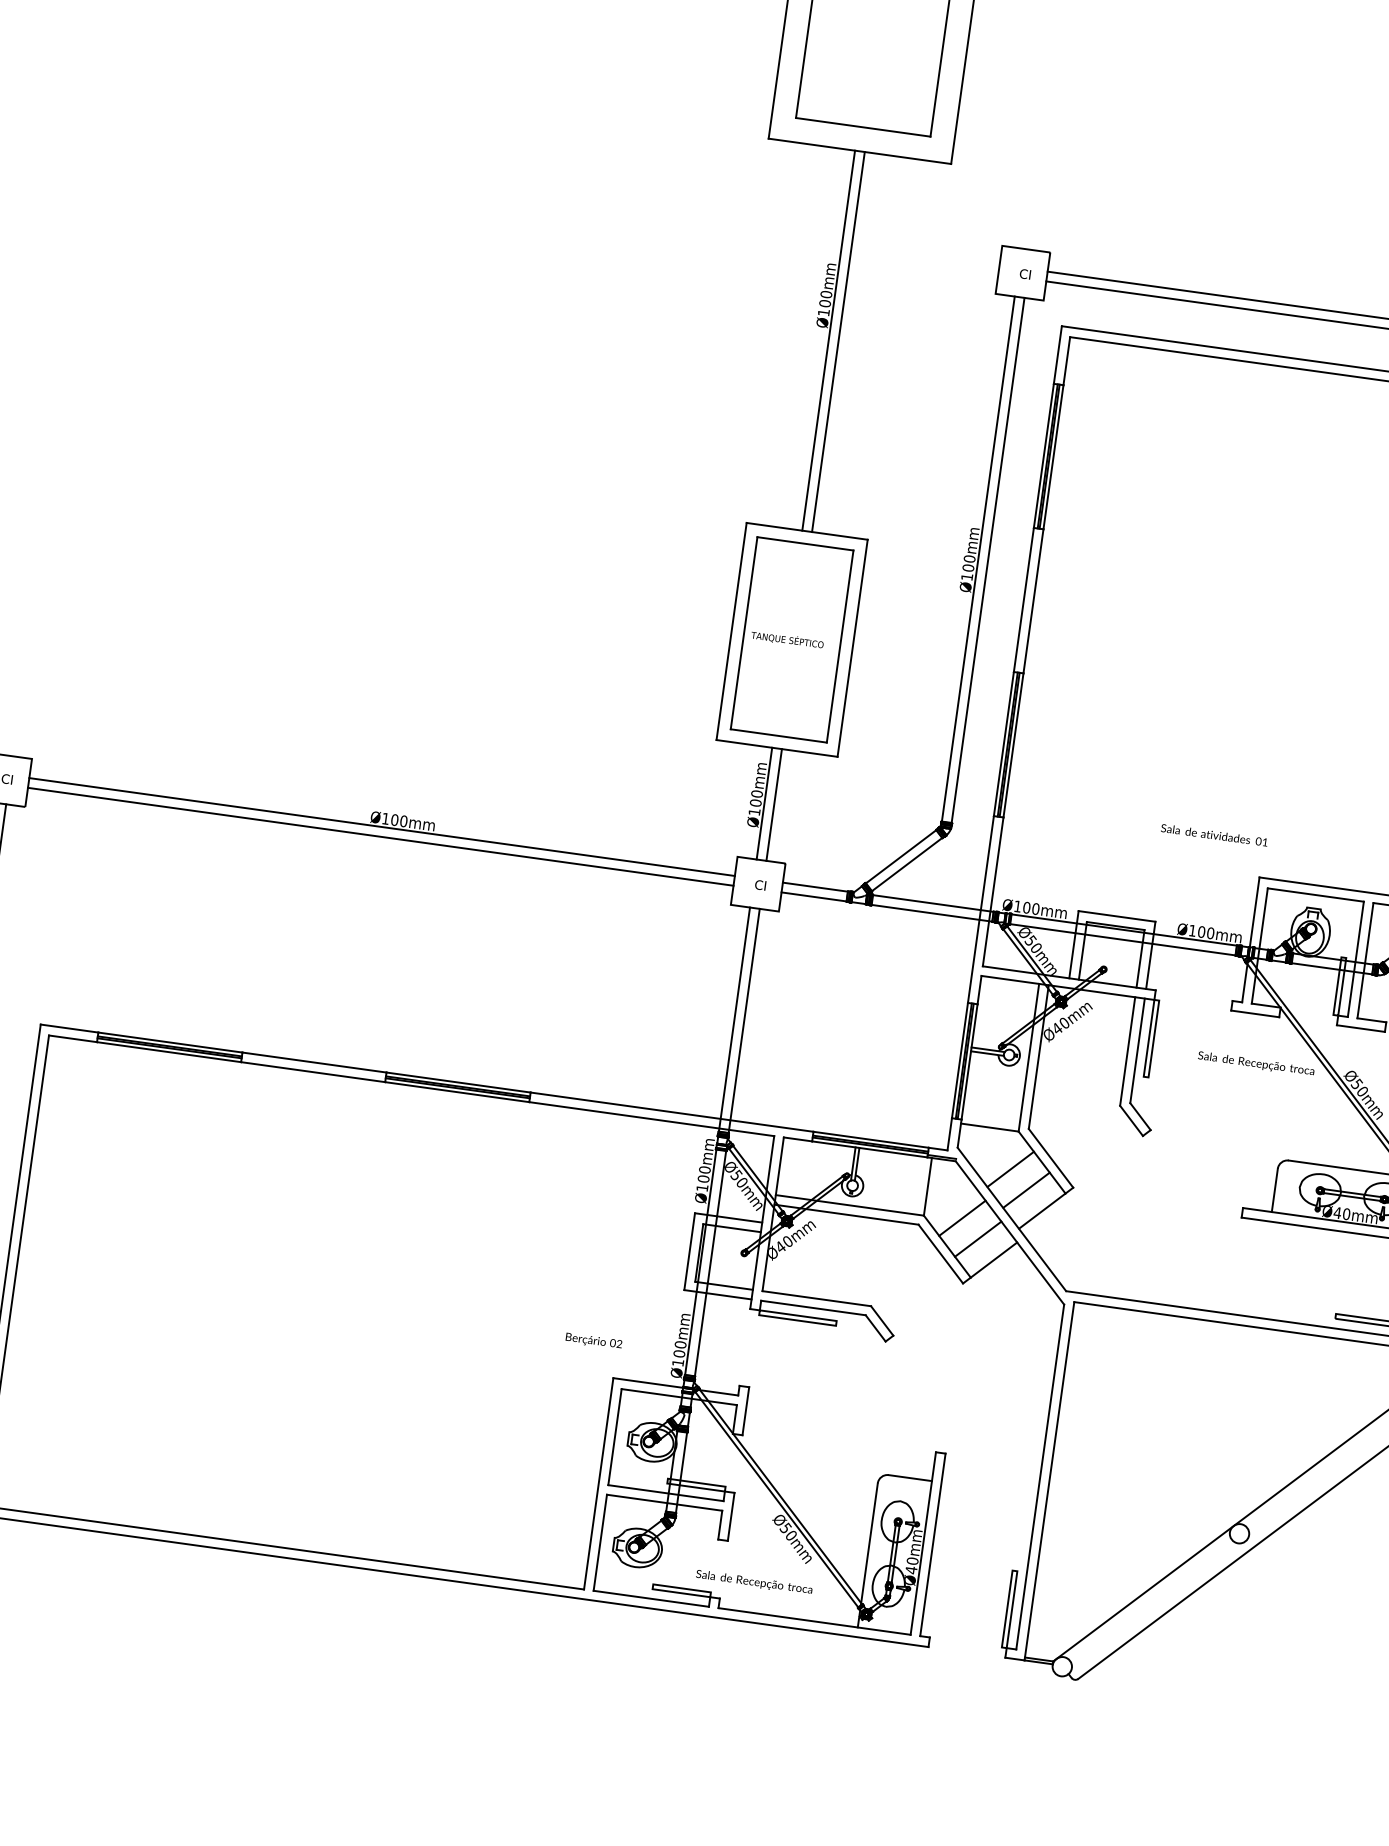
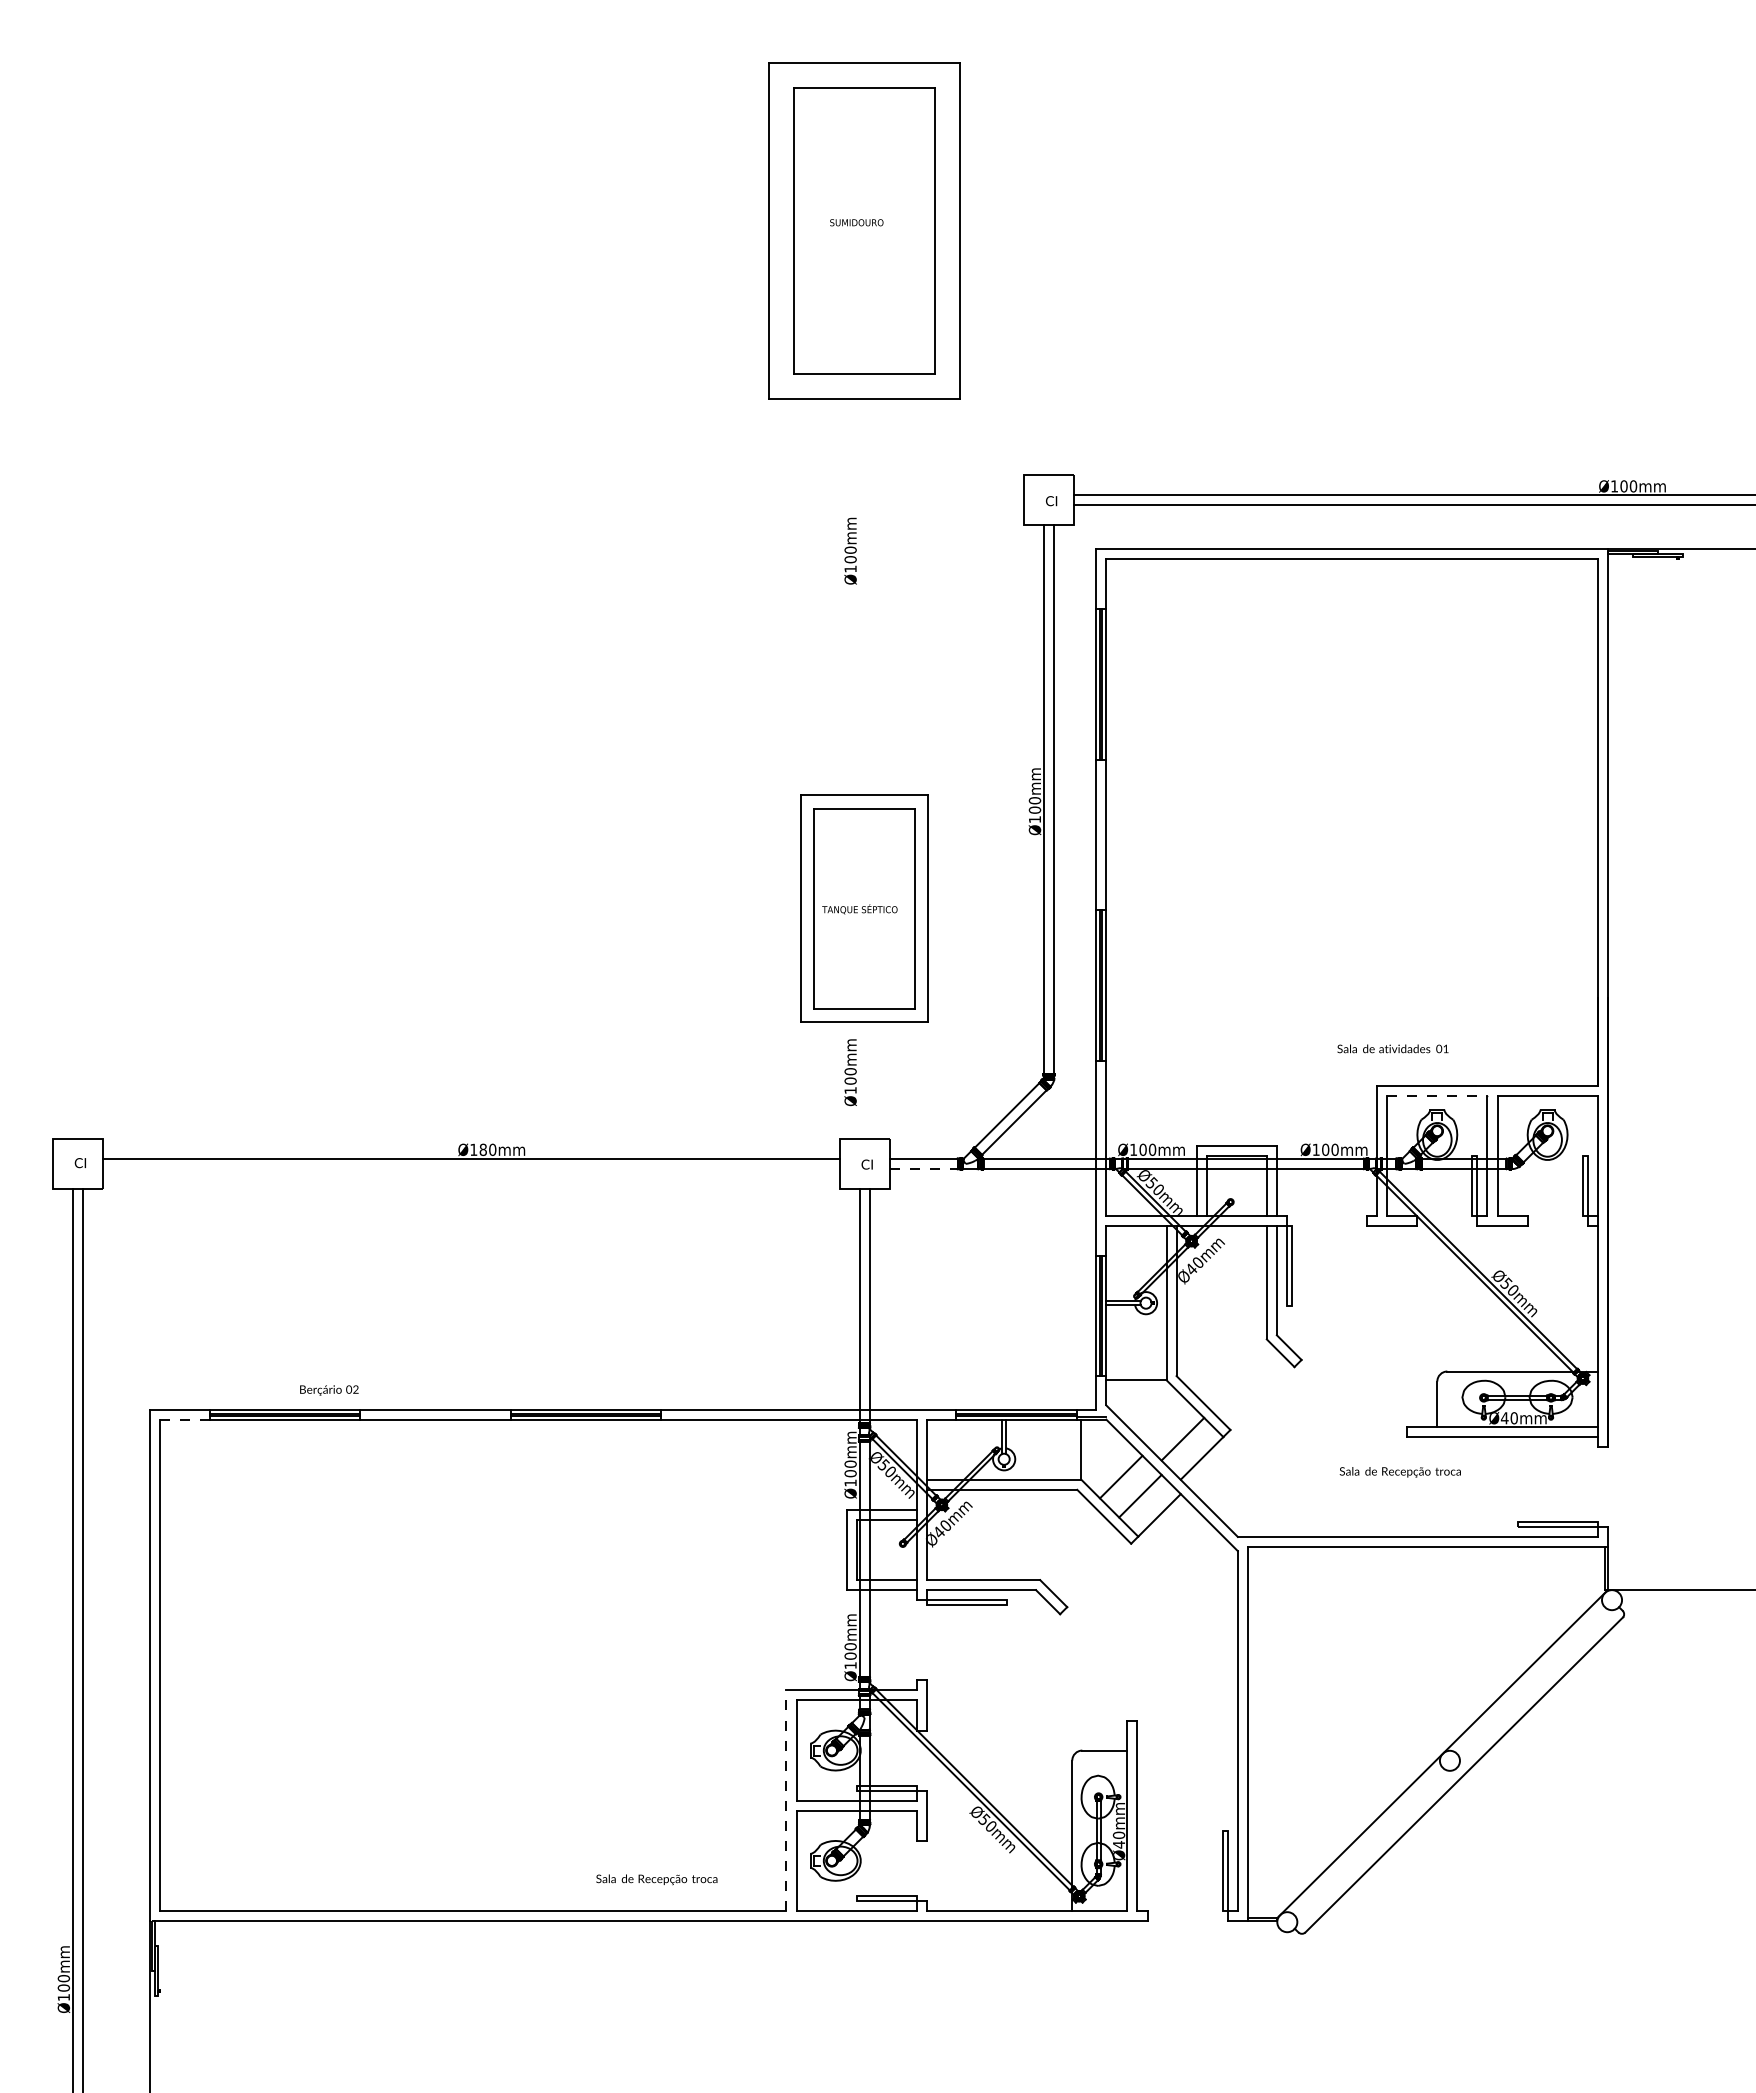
line: (828, 340) -> (859, 596), removed
line: (838, 341) -> (869, 596), removed
line: (764, 803) -> (859, 1080), removed
line: (773, 805) -> (869, 1080), removed
text: (394, 819) -> (482, 1149), Ø100mm -> Ø180mm
text: (1214, 834) -> (1392, 1048), moved
line: (380, 836) -> (470, 1168), removed
line: (1316, 894) -> (1437, 1095), solid -> dashed
line: (813, 896) -> (923, 1168), solid -> dashed
line: (72, 1038) -> (184, 1419), solid -> dashed
text: (1255, 1064) -> (1399, 1472), moved
line: (1010, 1168) -> (1163, 1419), removed
text: (594, 1341) -> (329, 1390), moved
line: (598, 1483) -> (786, 1800), solid -> dashed
text: (753, 1582) -> (656, 1879), moved

